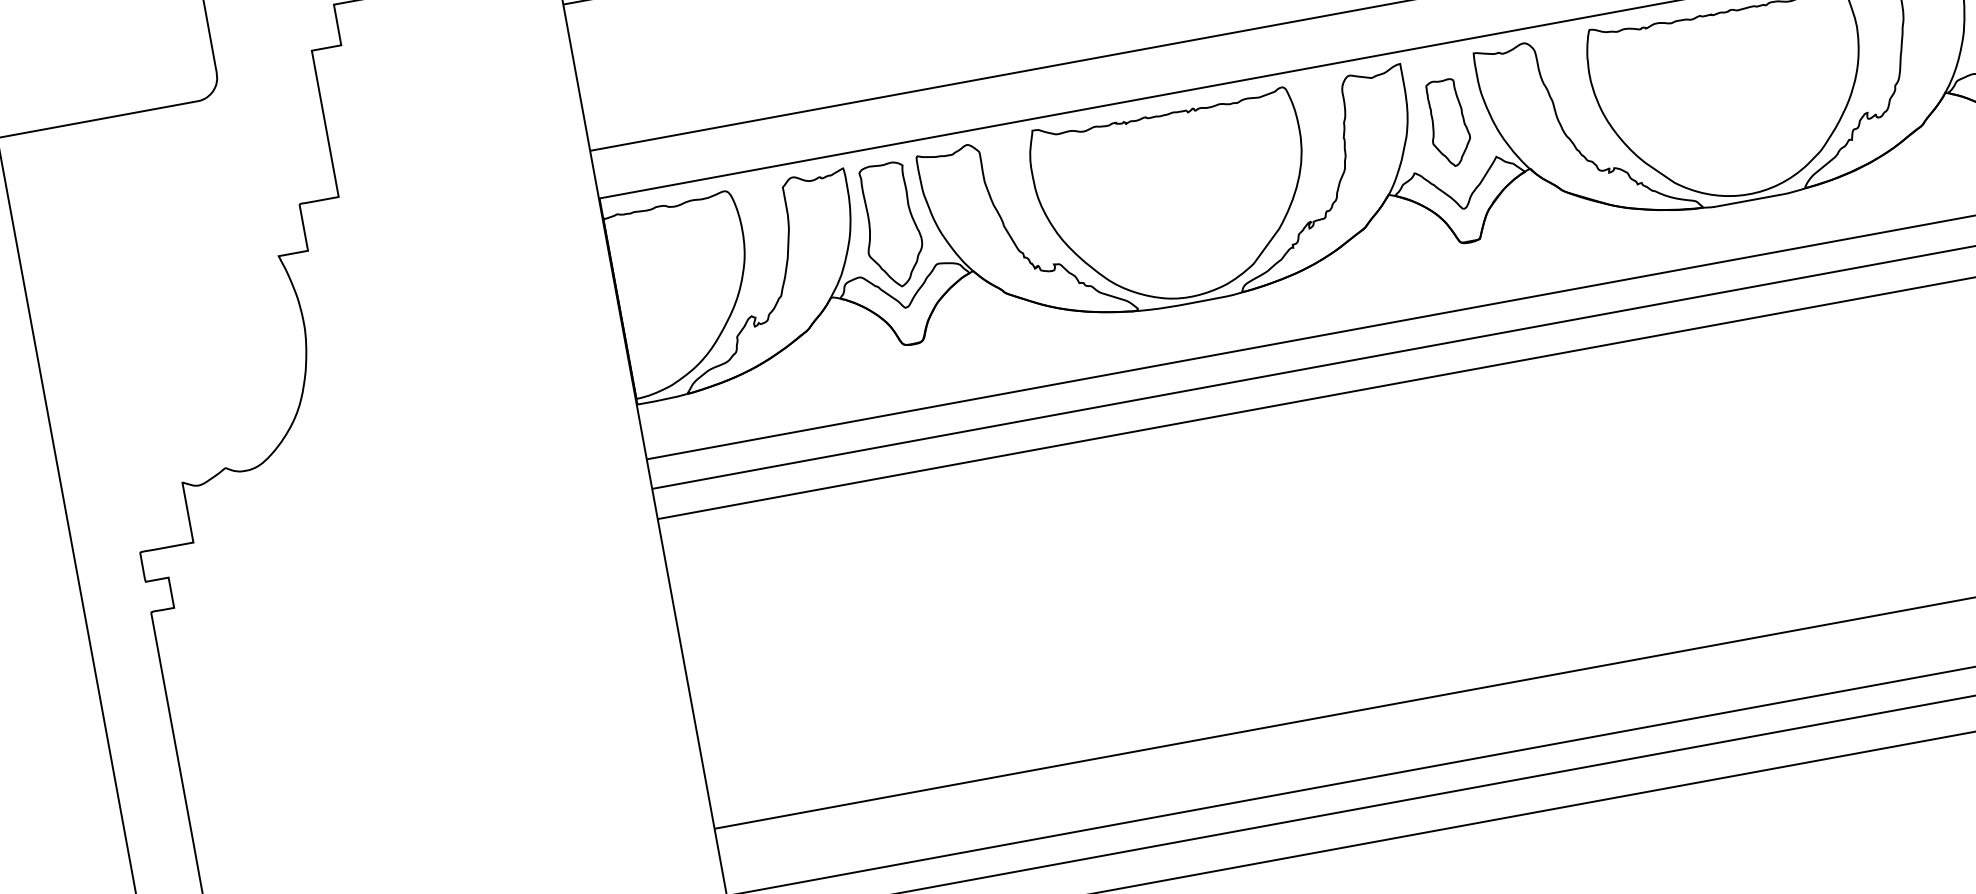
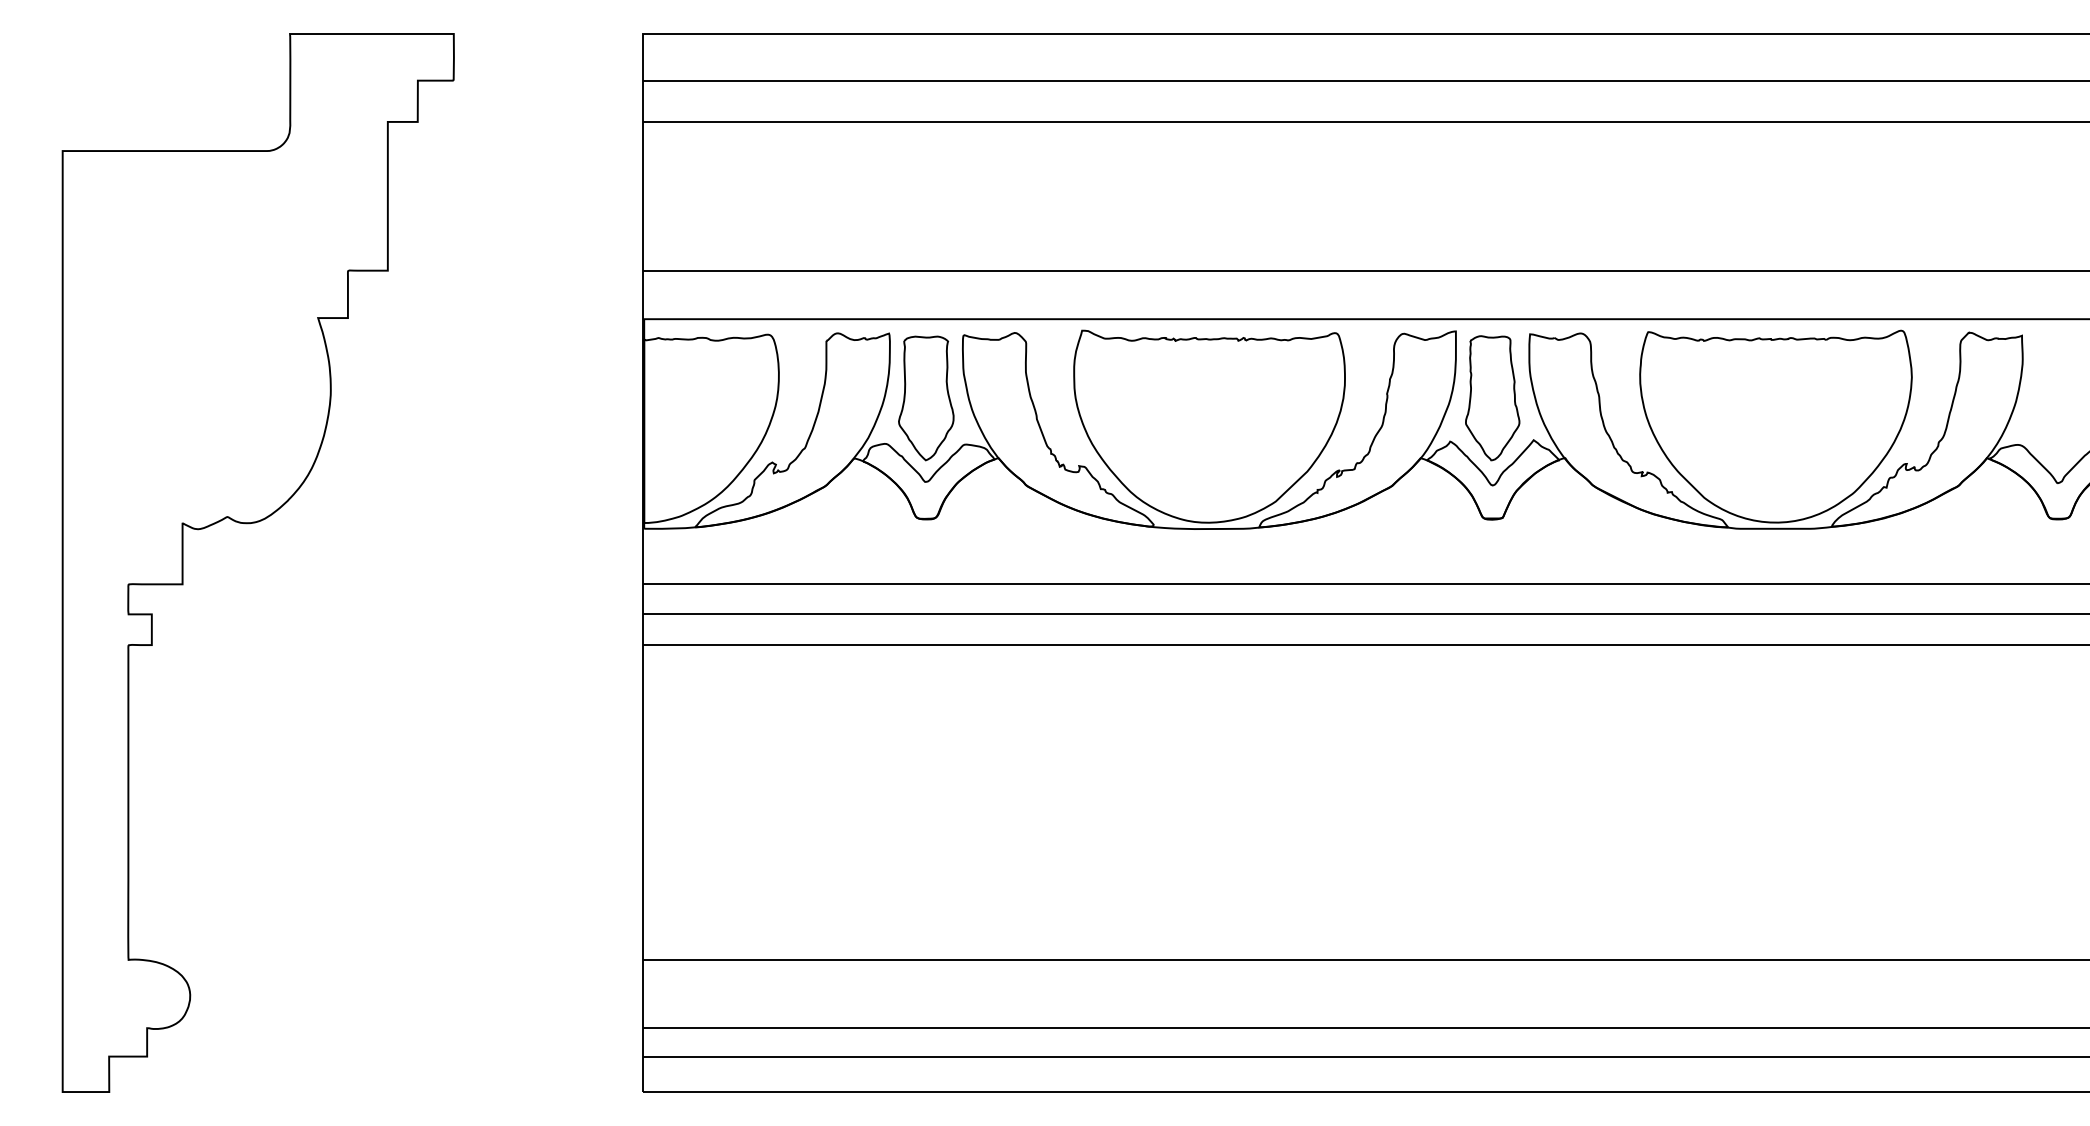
part: (1448, 123) -> (1492, 398), size x1.43

